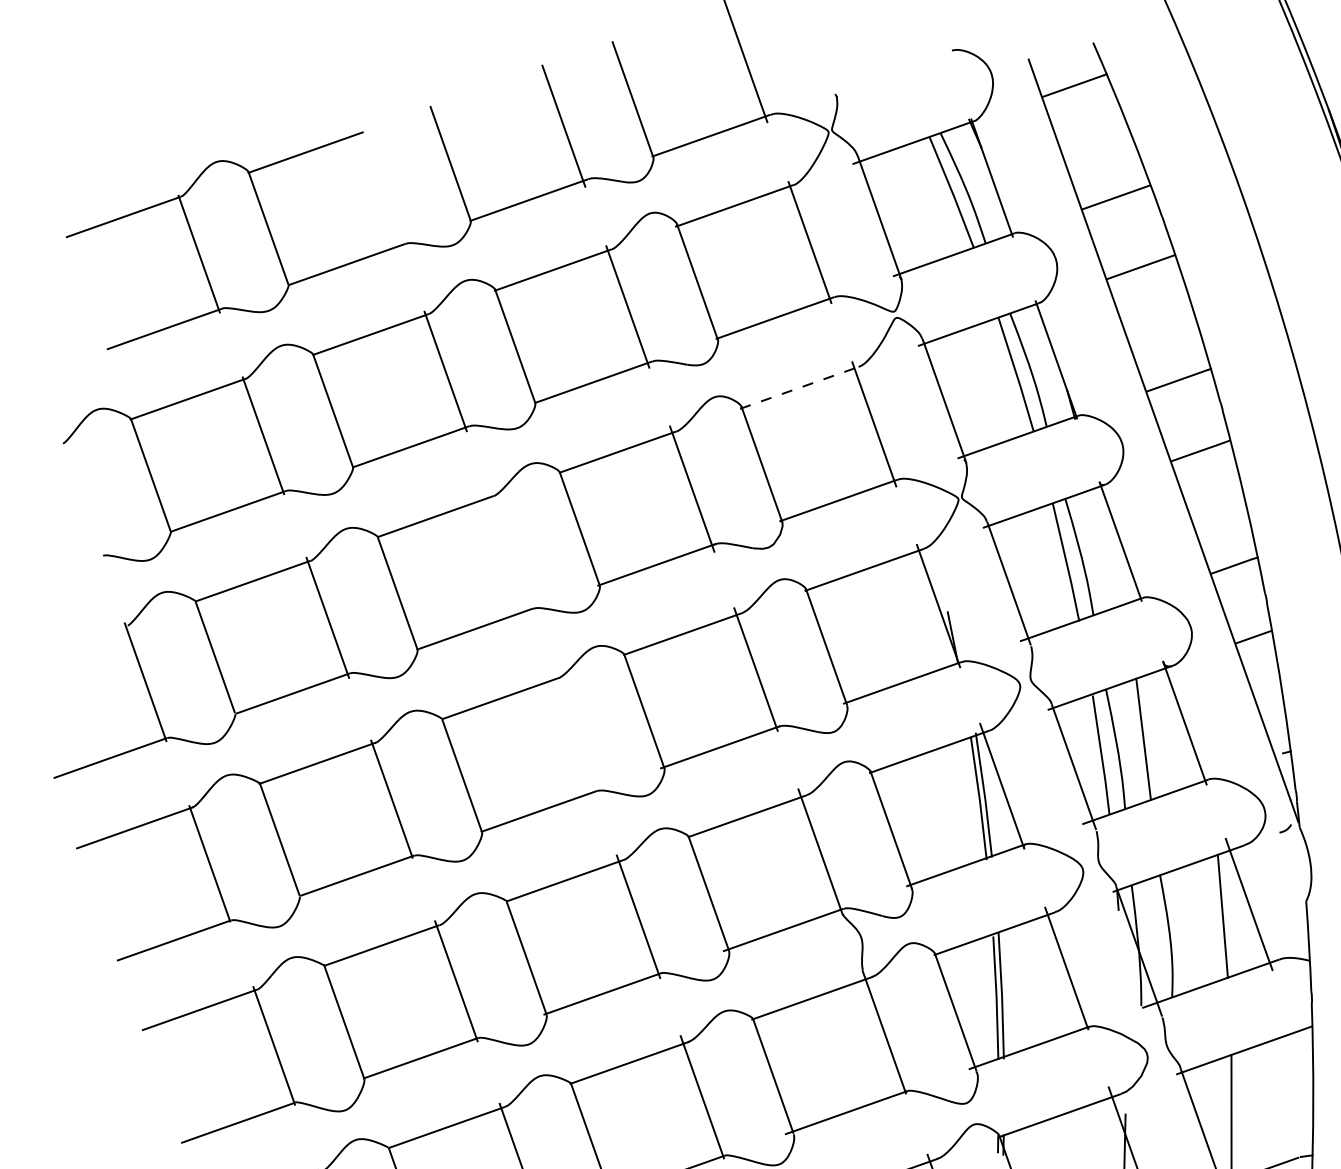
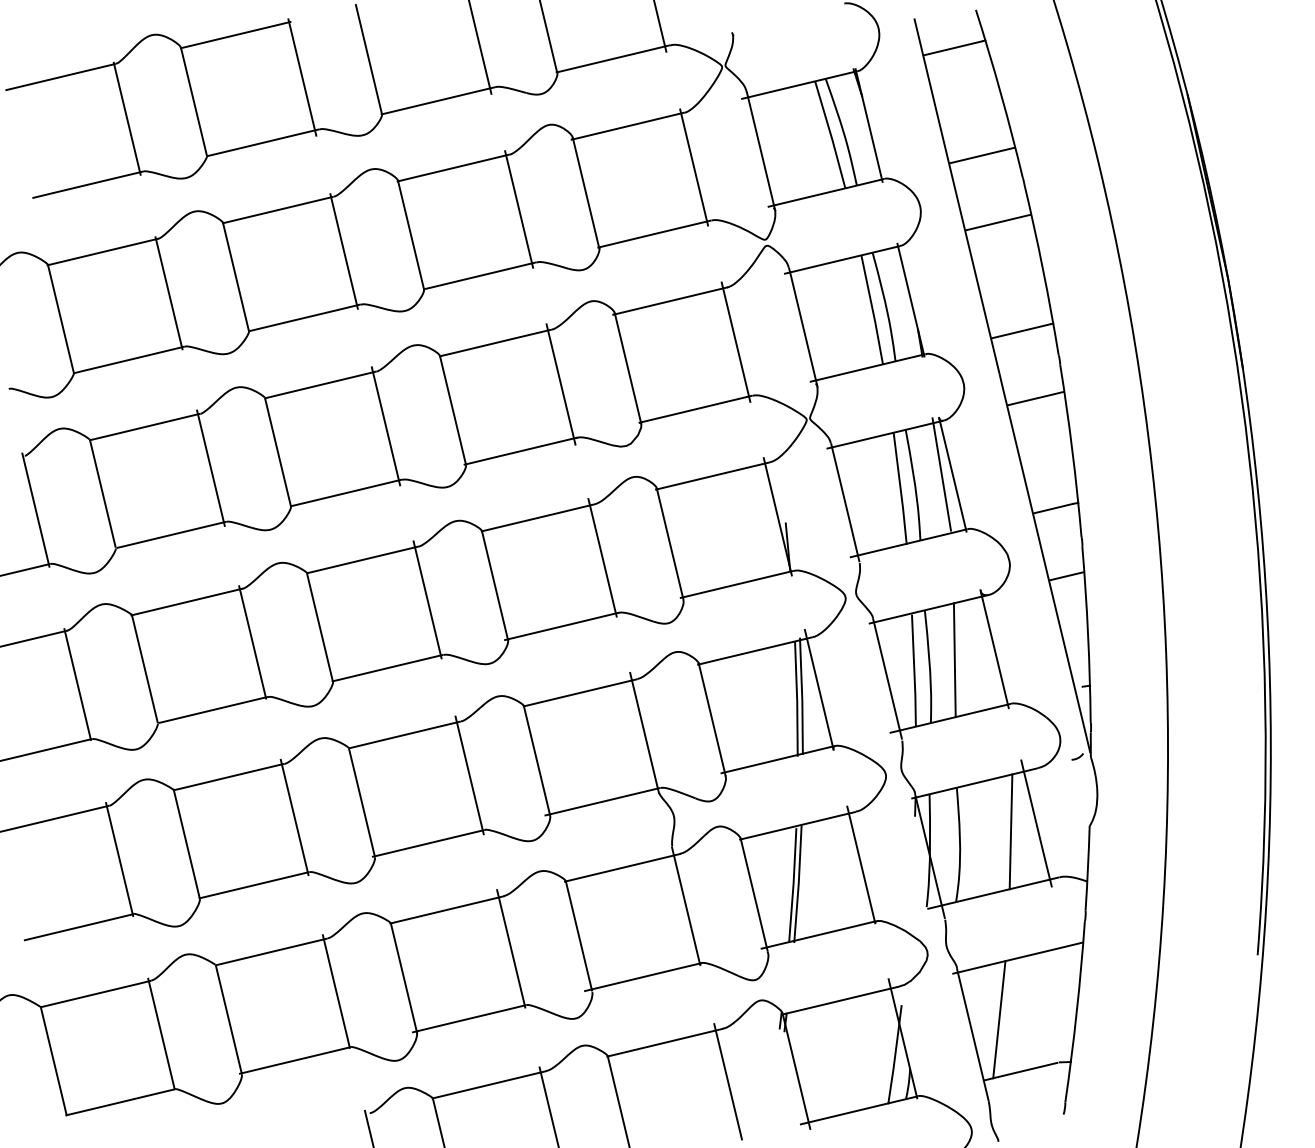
line: (381, 190) -> (302, 77), added
line: (799, 388) -> (670, 301), dashed -> solid
line: (1108, 542) -> (941, 474), added
line: (509, 553) -> (385, 426), added
line: (573, 733) -> (427, 599), added

